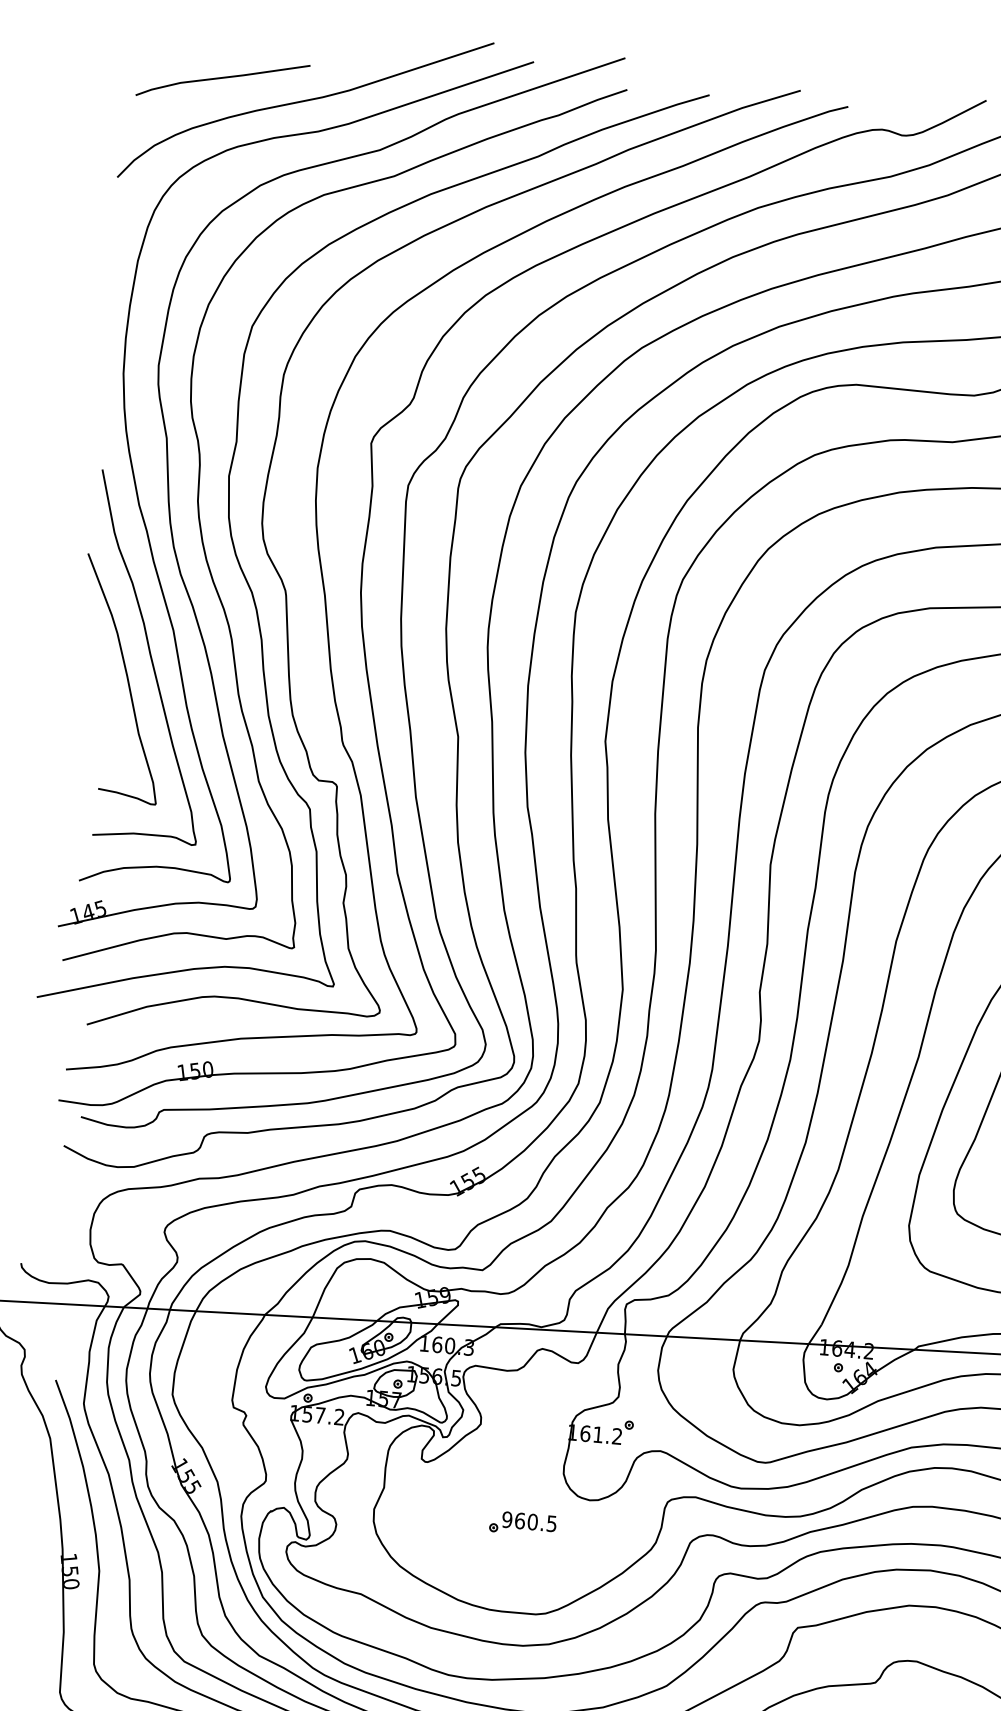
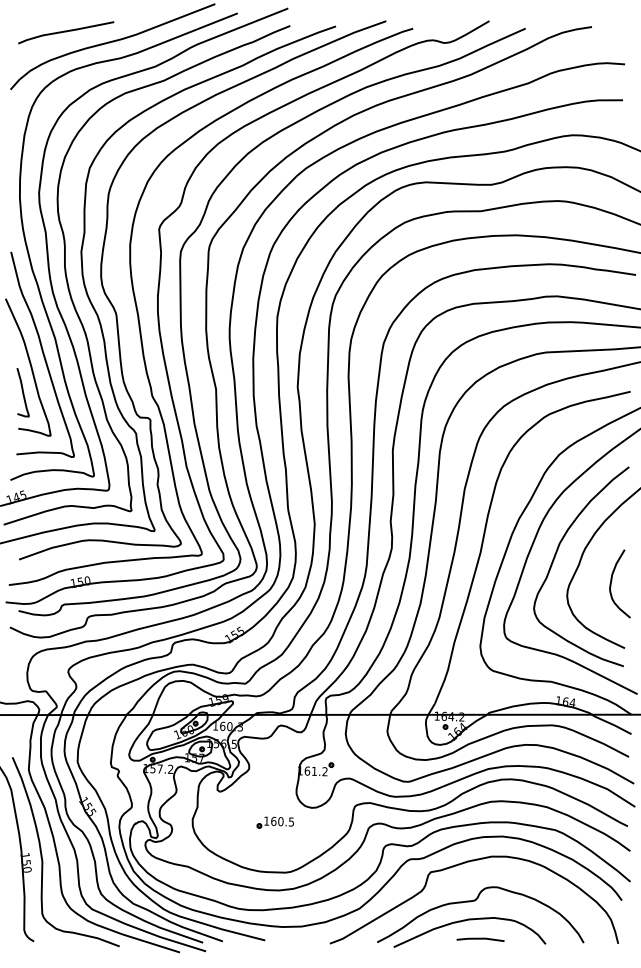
curve: (109, 723) -> (22, 392), added
text: (506, 1518) -> (266, 820), 960.5 -> 160.5

